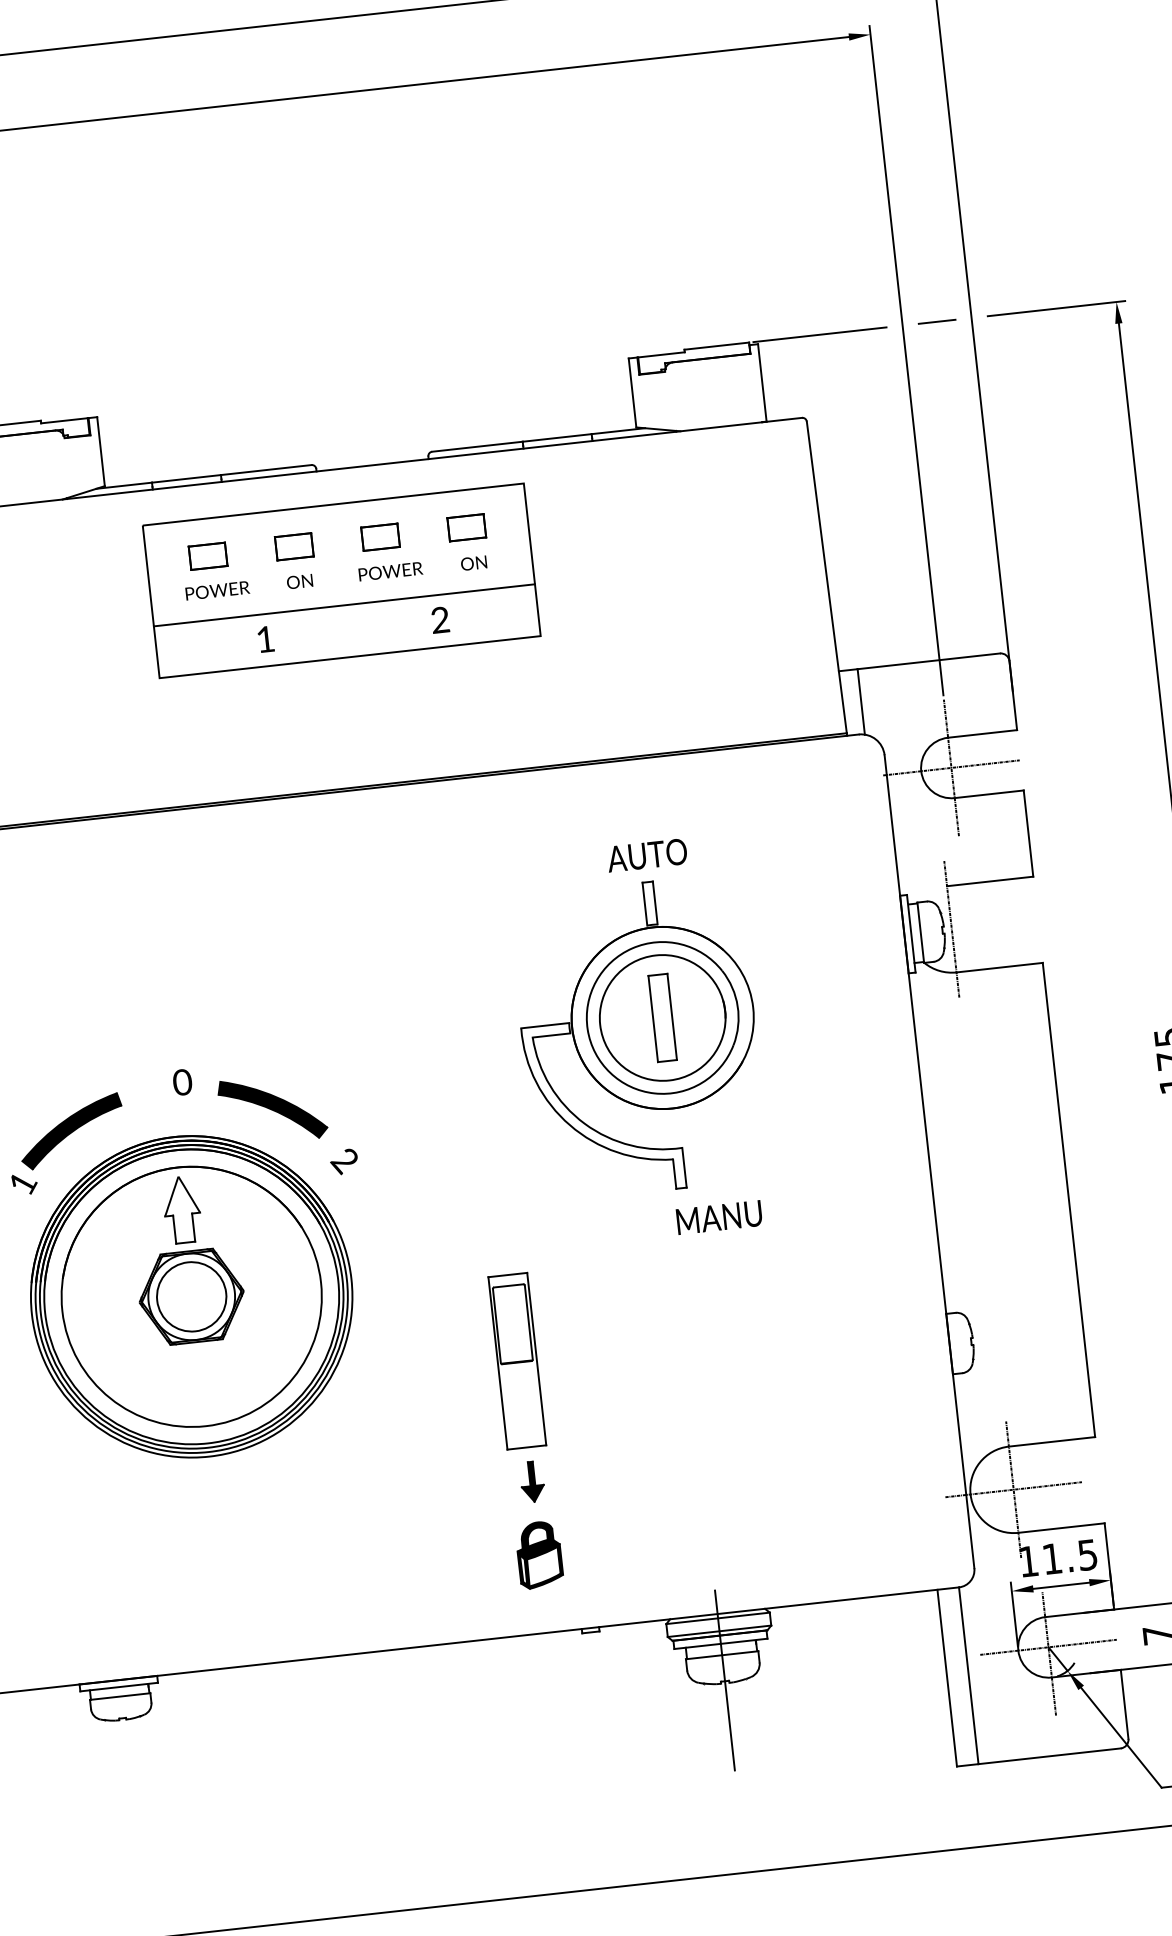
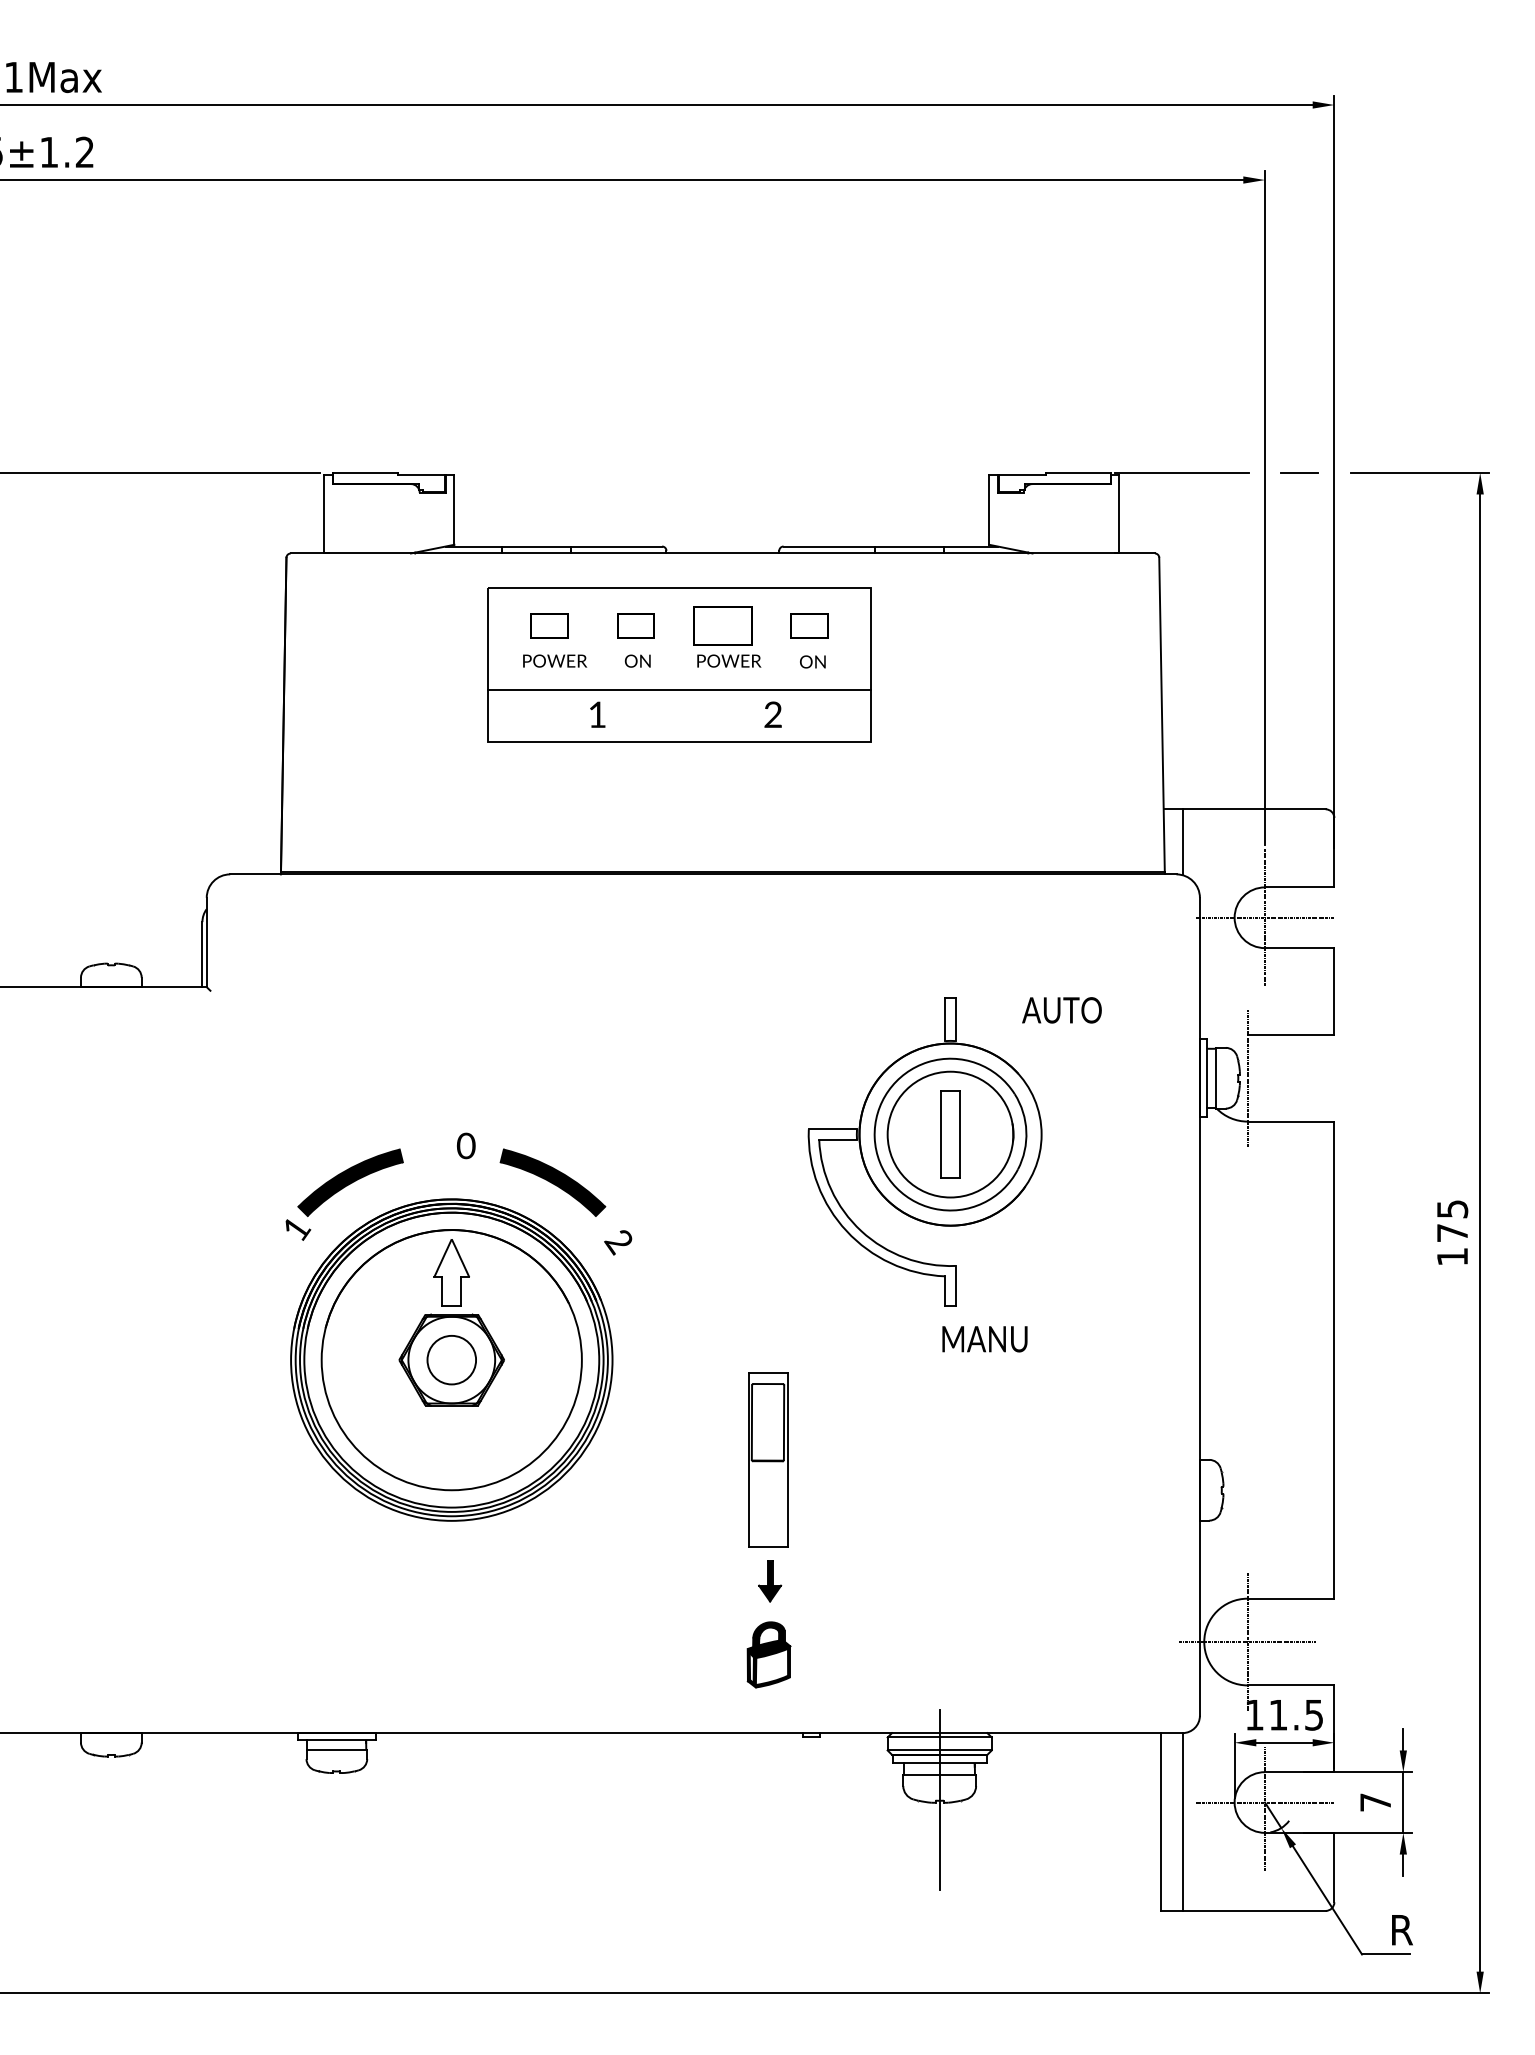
part: (380, 536) -> (722, 625), size x1.6
text: (646, 855) -> (1061, 1010), moved
circle: (191, 1296) -> (451, 1359), size x0.7

